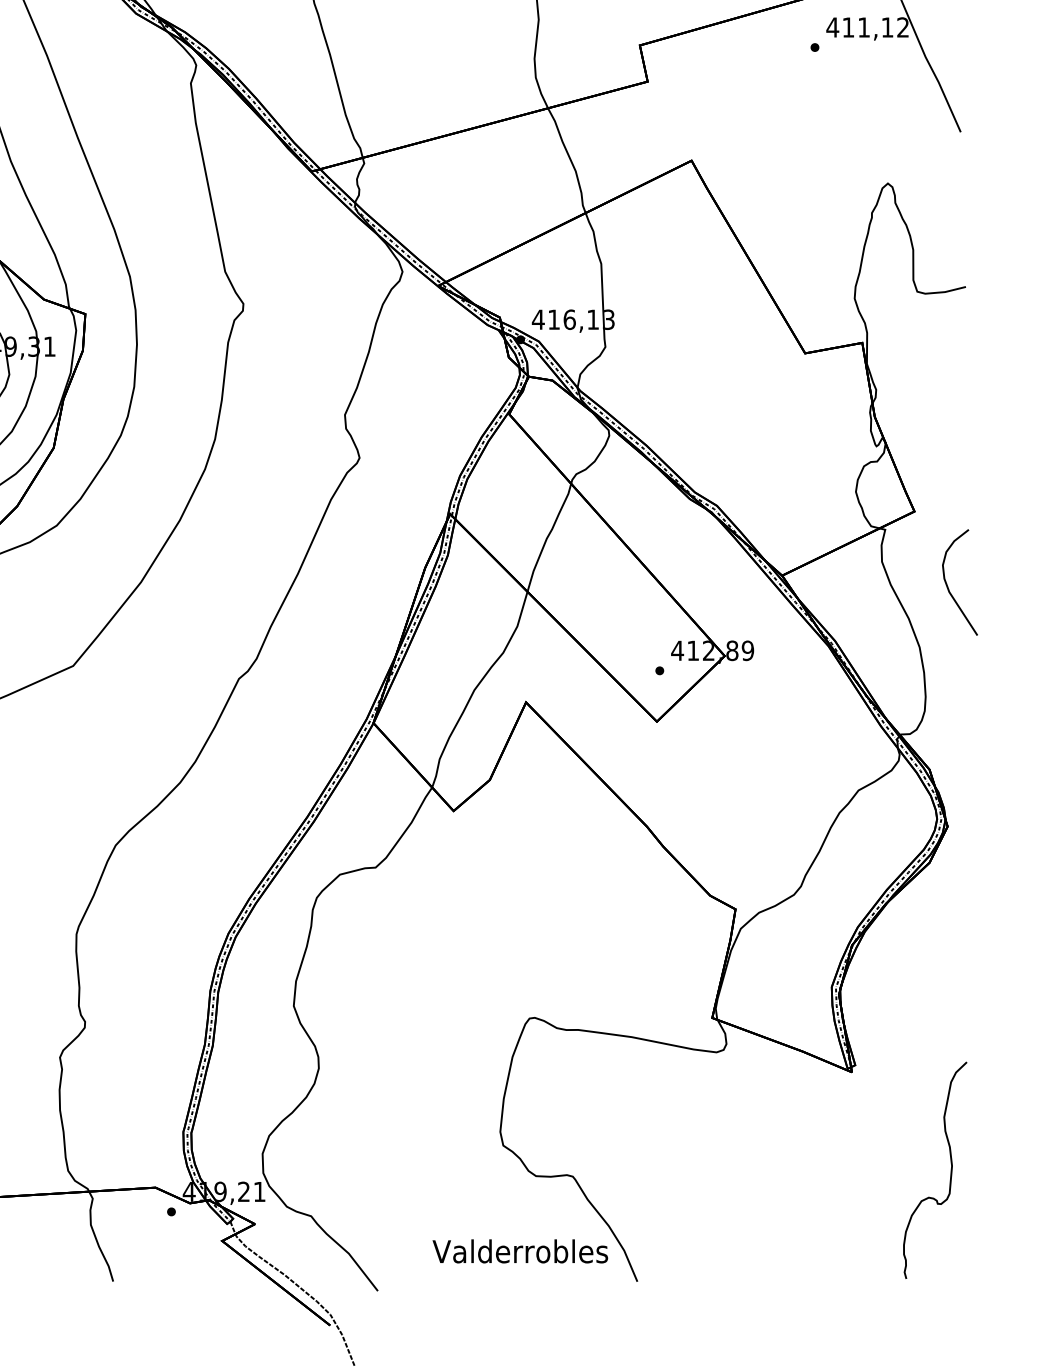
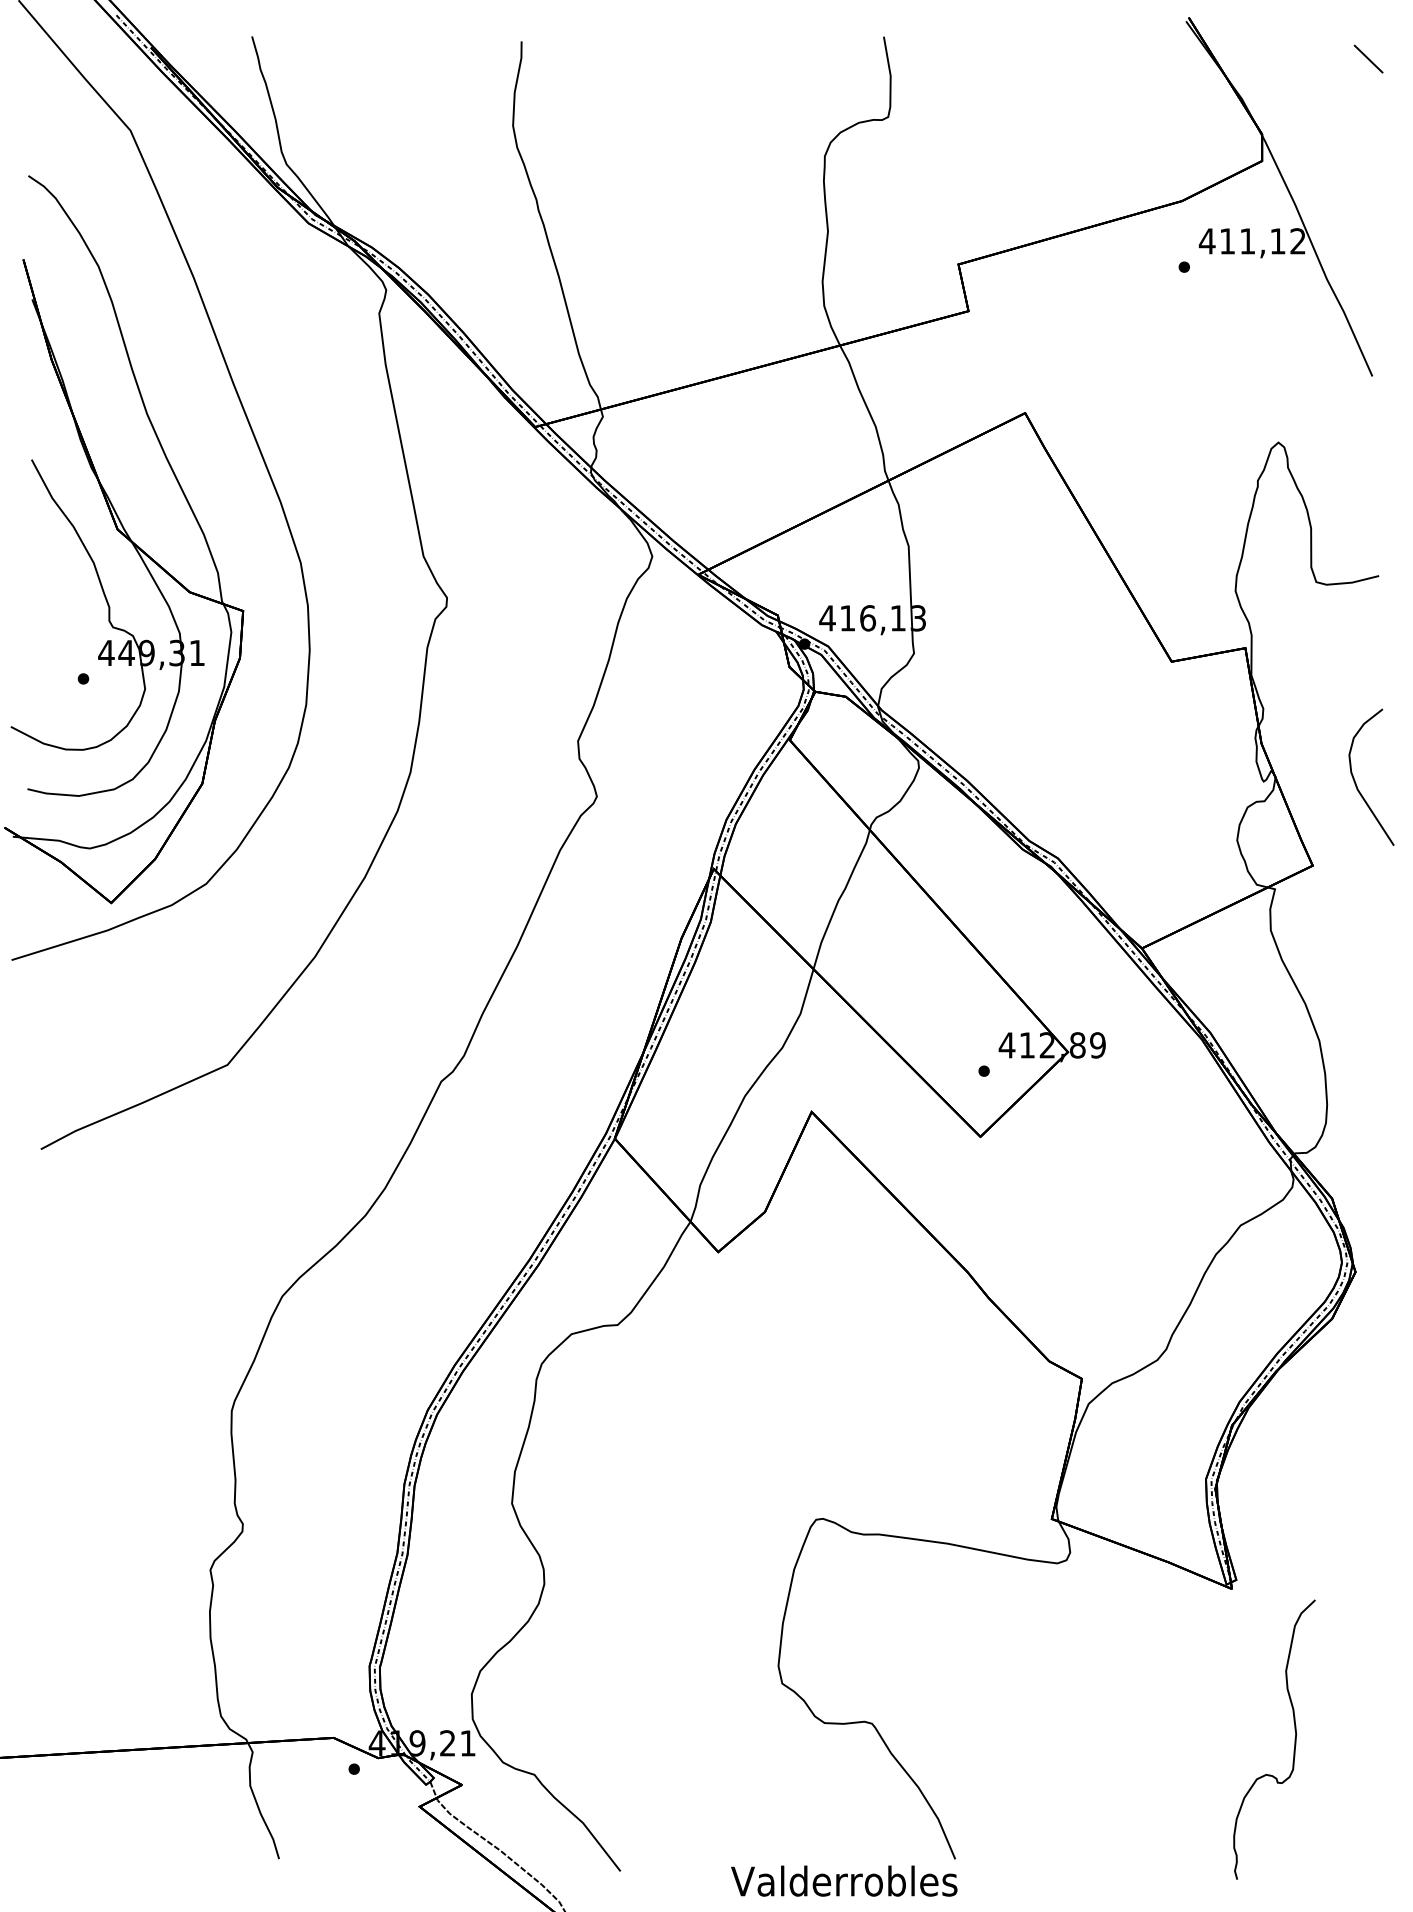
curve: (947, 585) -> (1355, 780), moved
curve: (950, 1170) -> (1294, 1739), moved
text: (520, 1250) -> (844, 1880), moved

